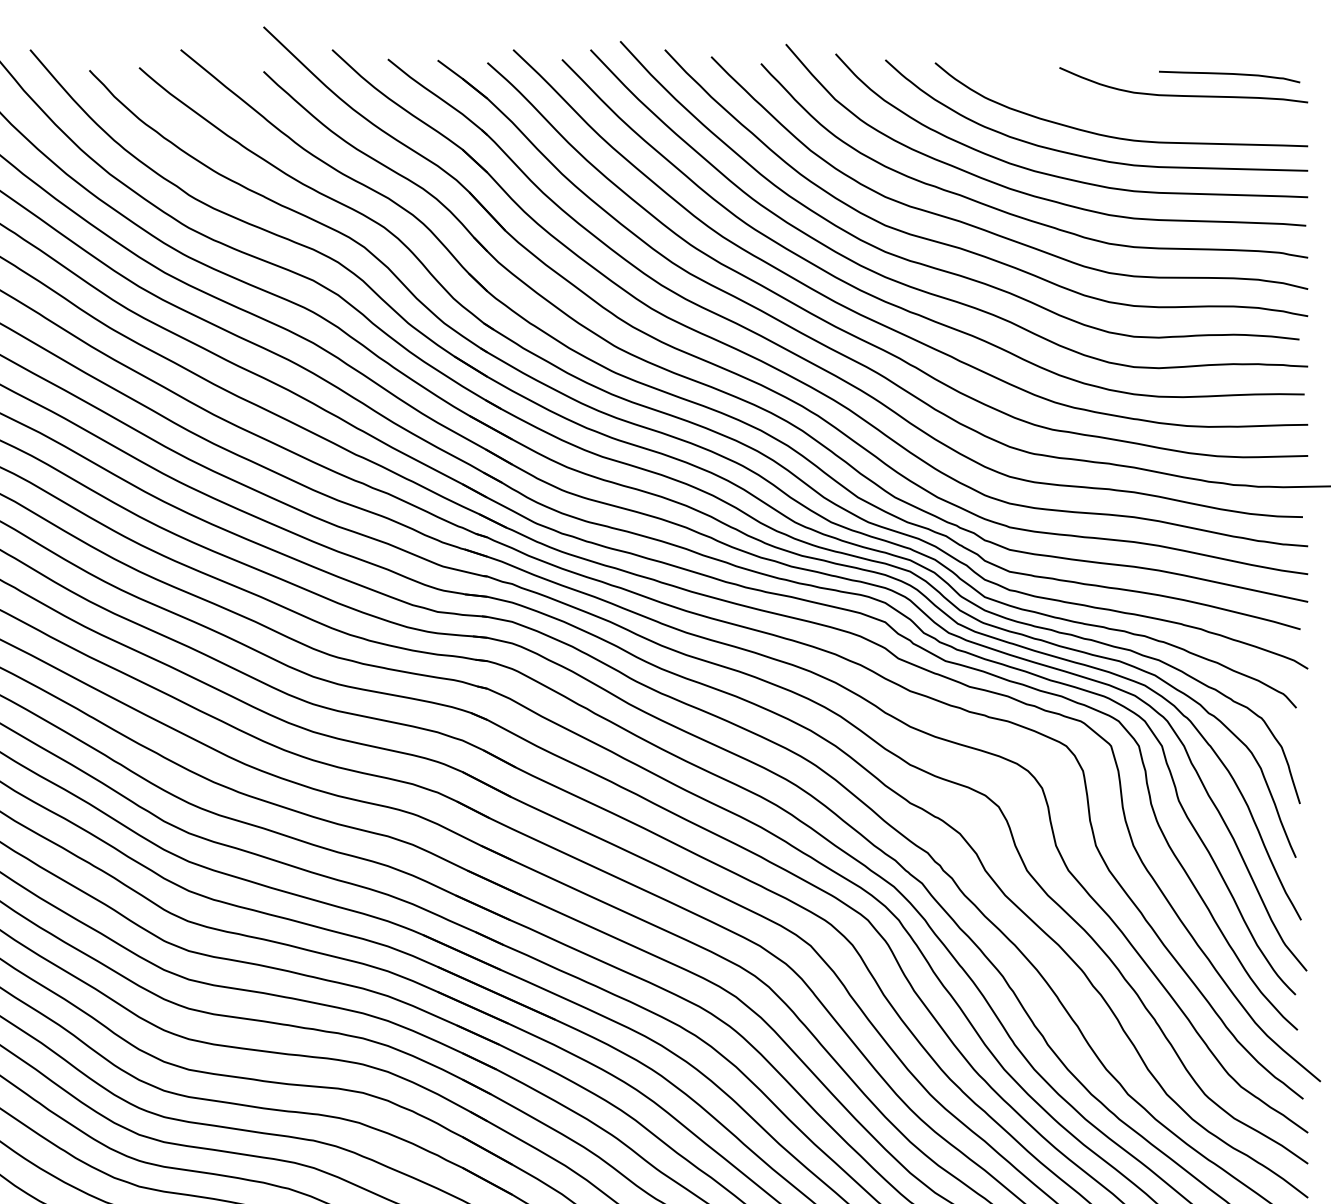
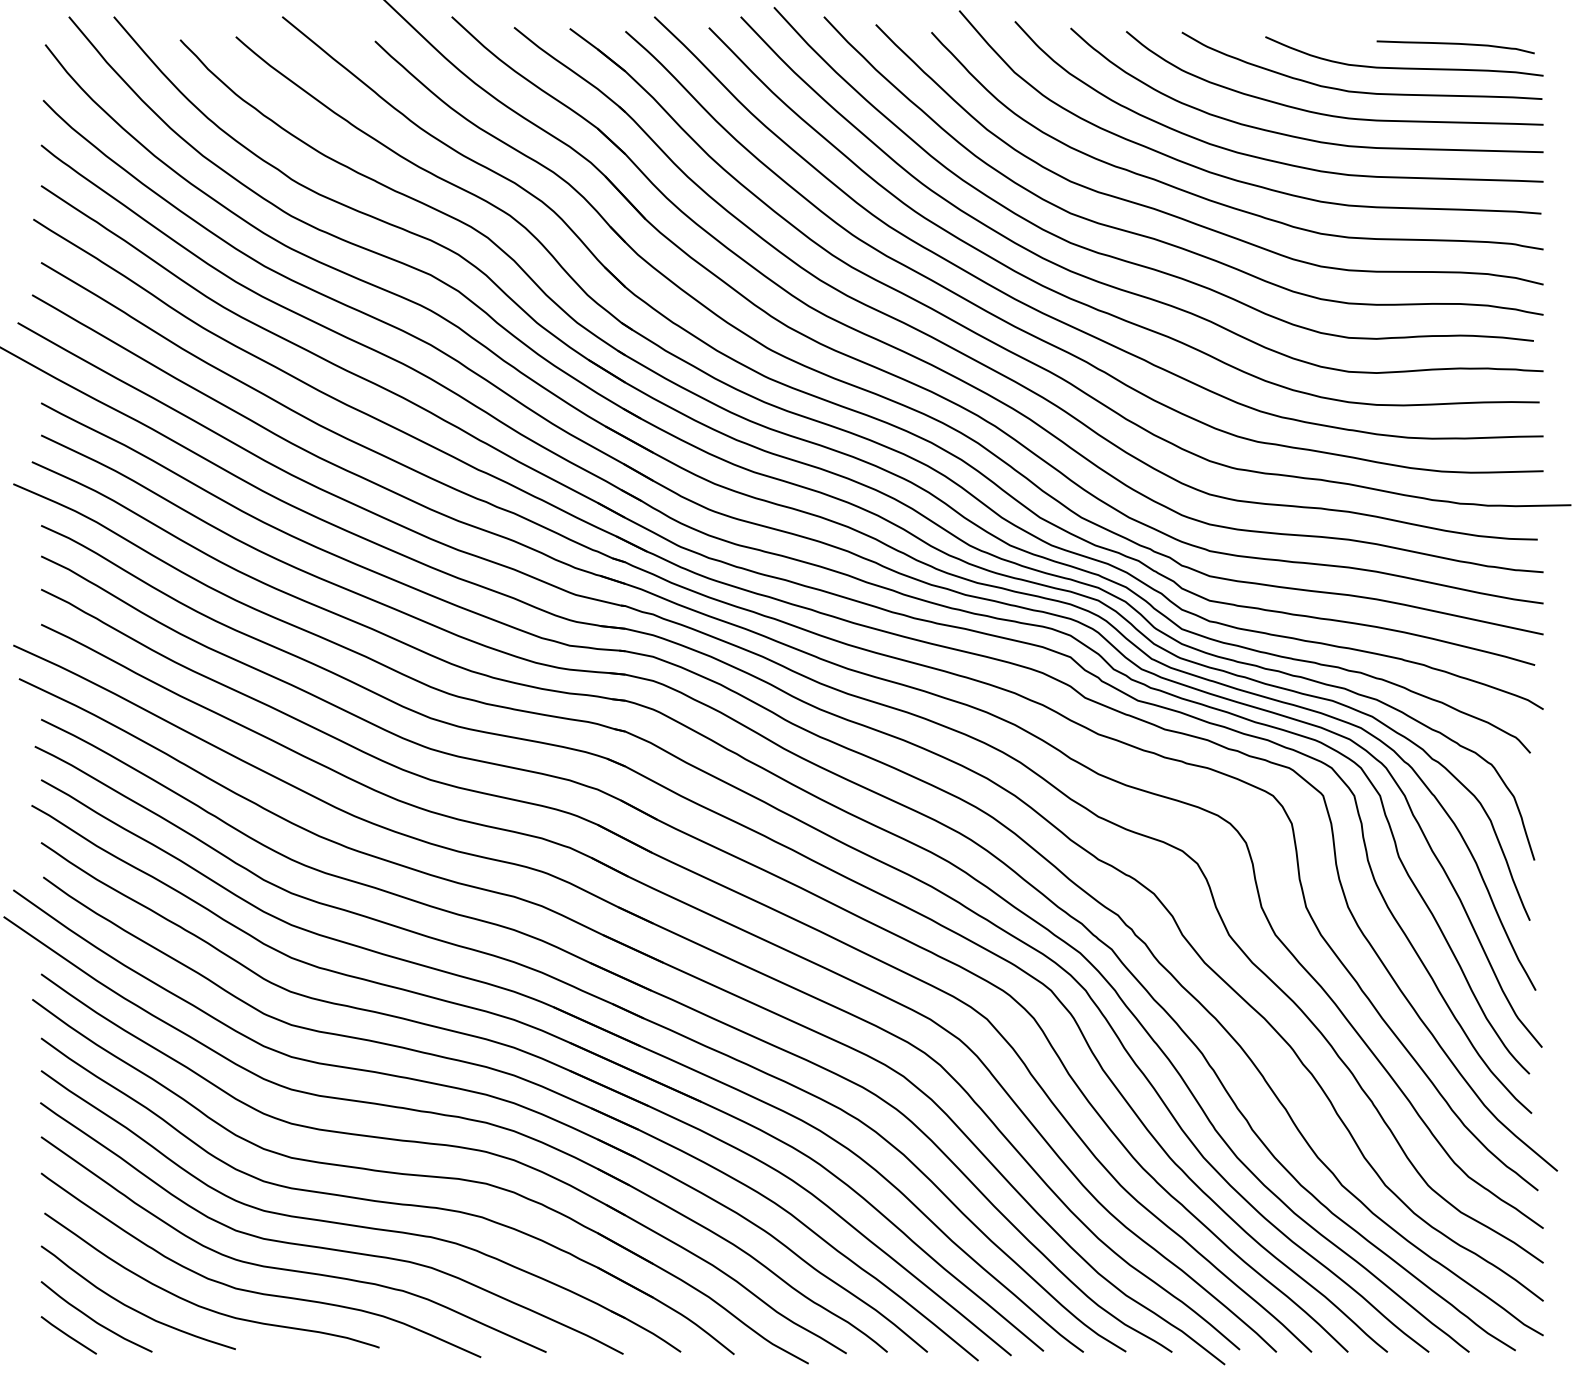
curve: (1145, 116) -> (1361, 91), added

